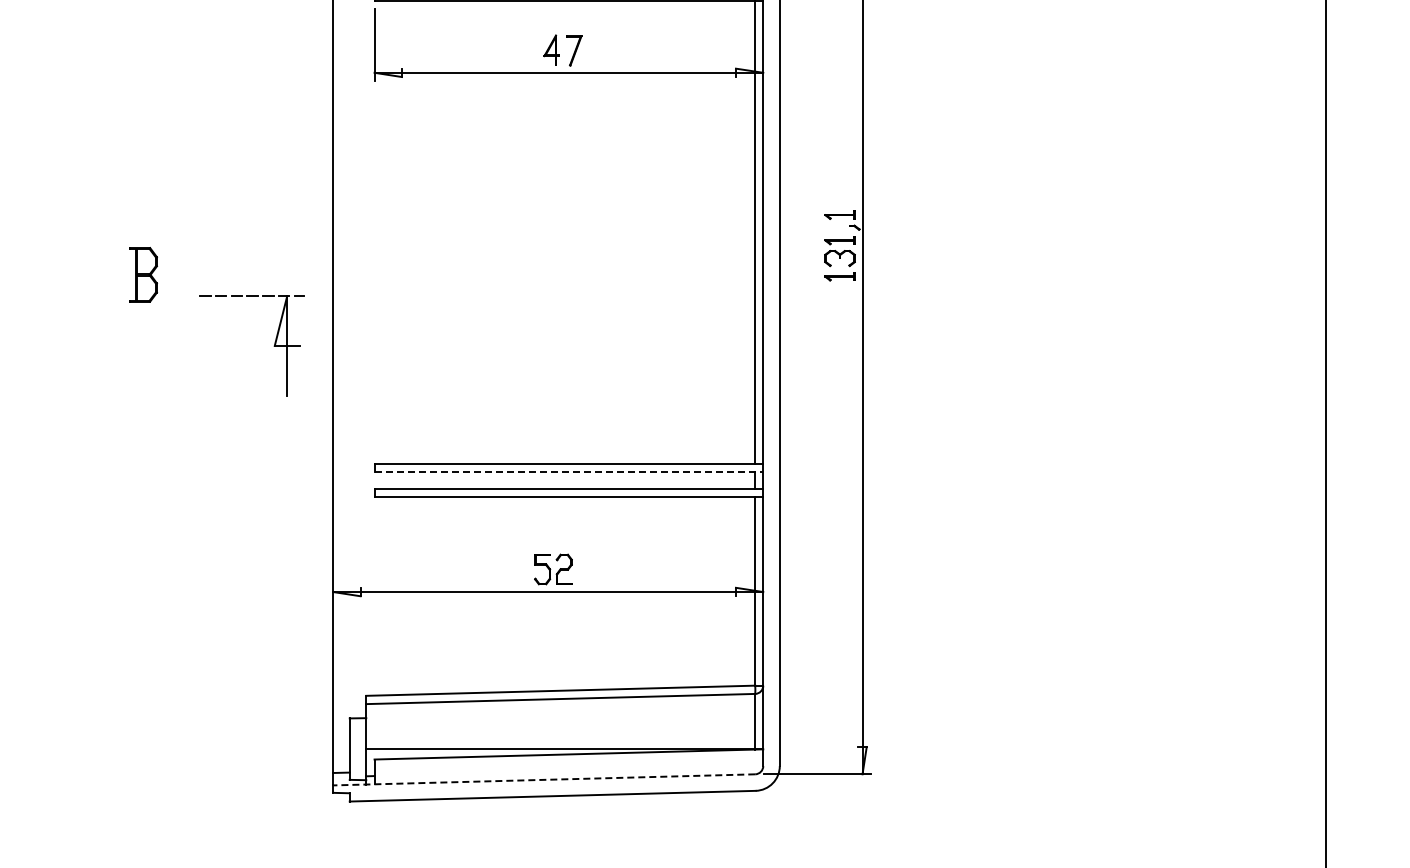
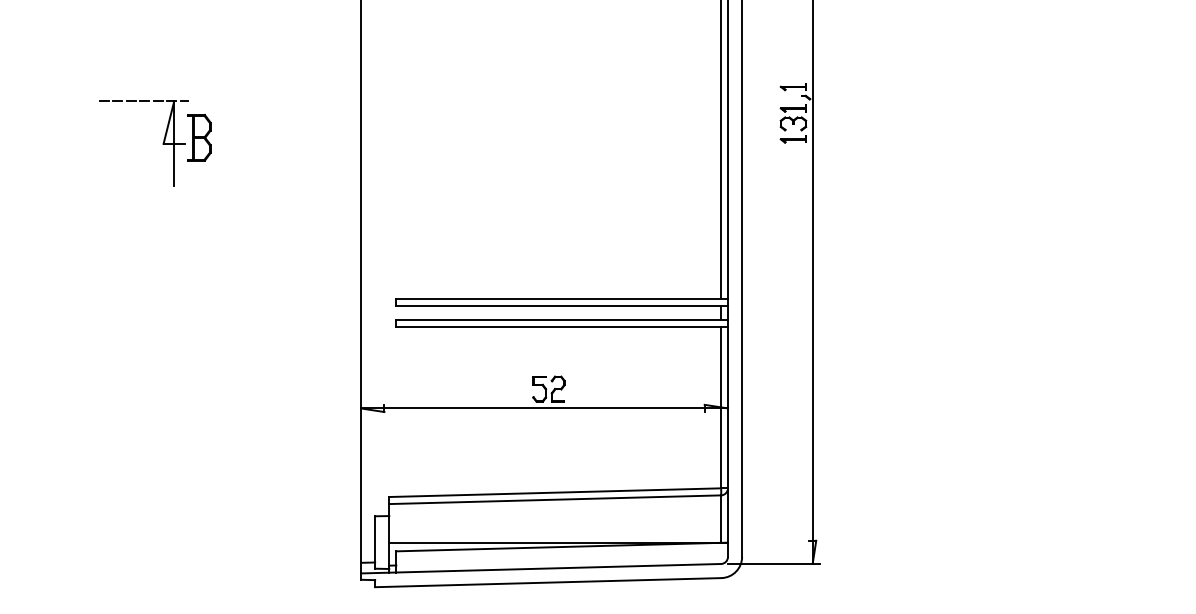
part: (273, 346) -> (162, 144), moved
line: (569, 472) -> (562, 306), dashed -> solid
line: (543, 779) -> (540, 568), dashed -> solid

